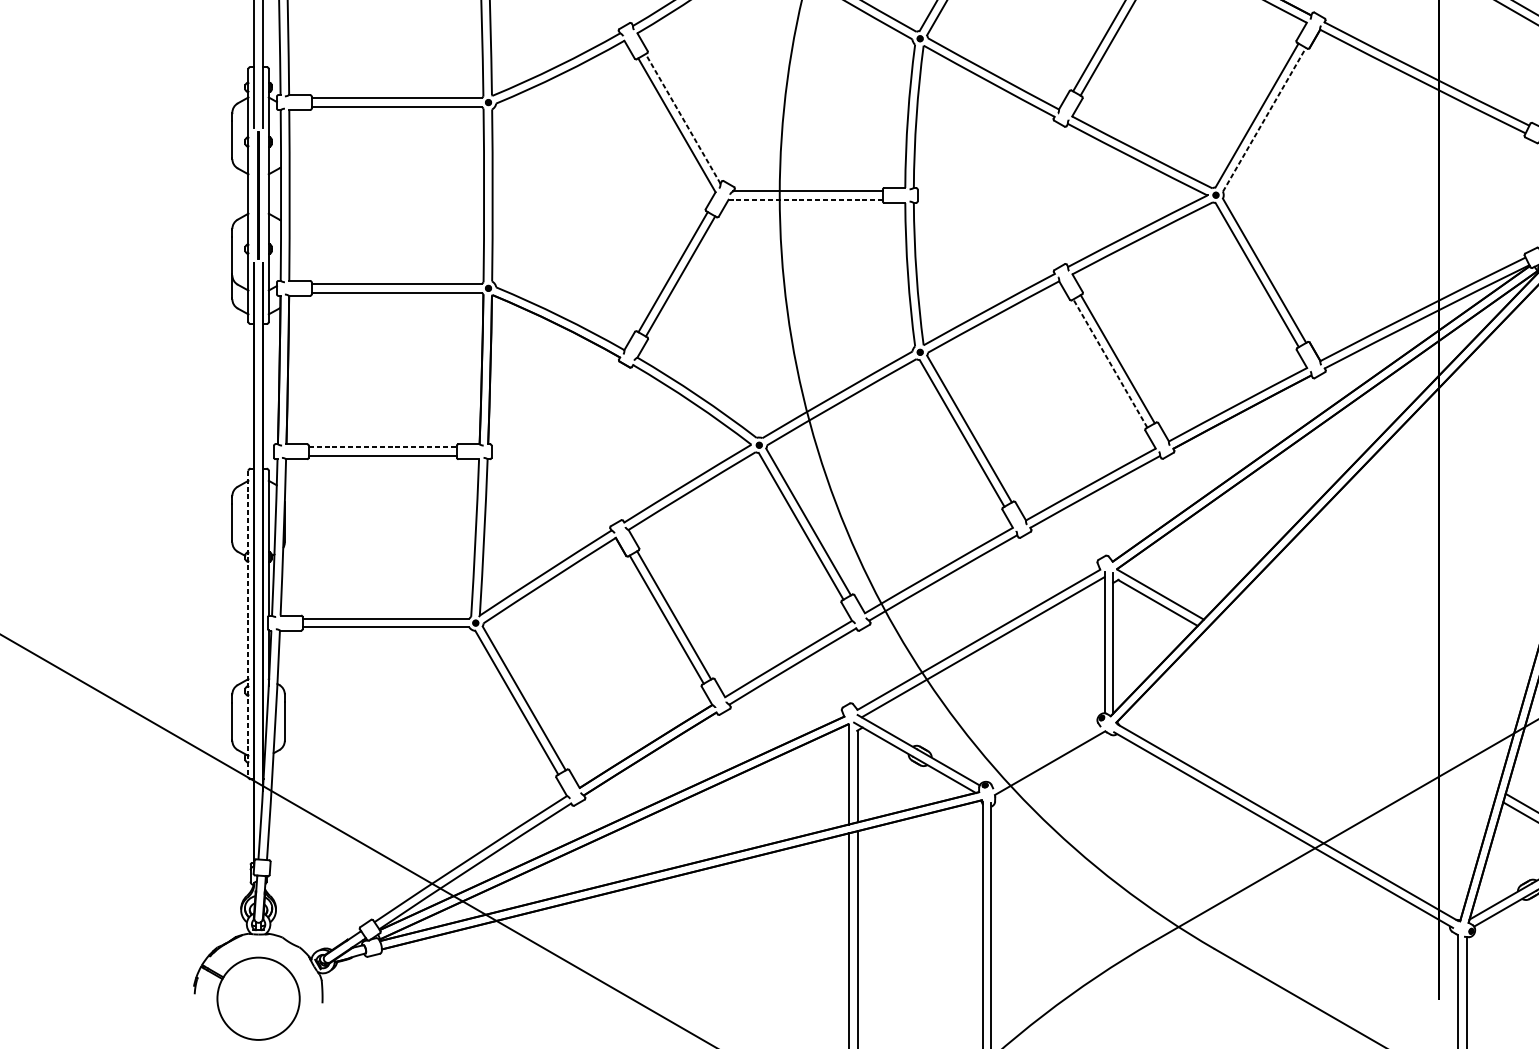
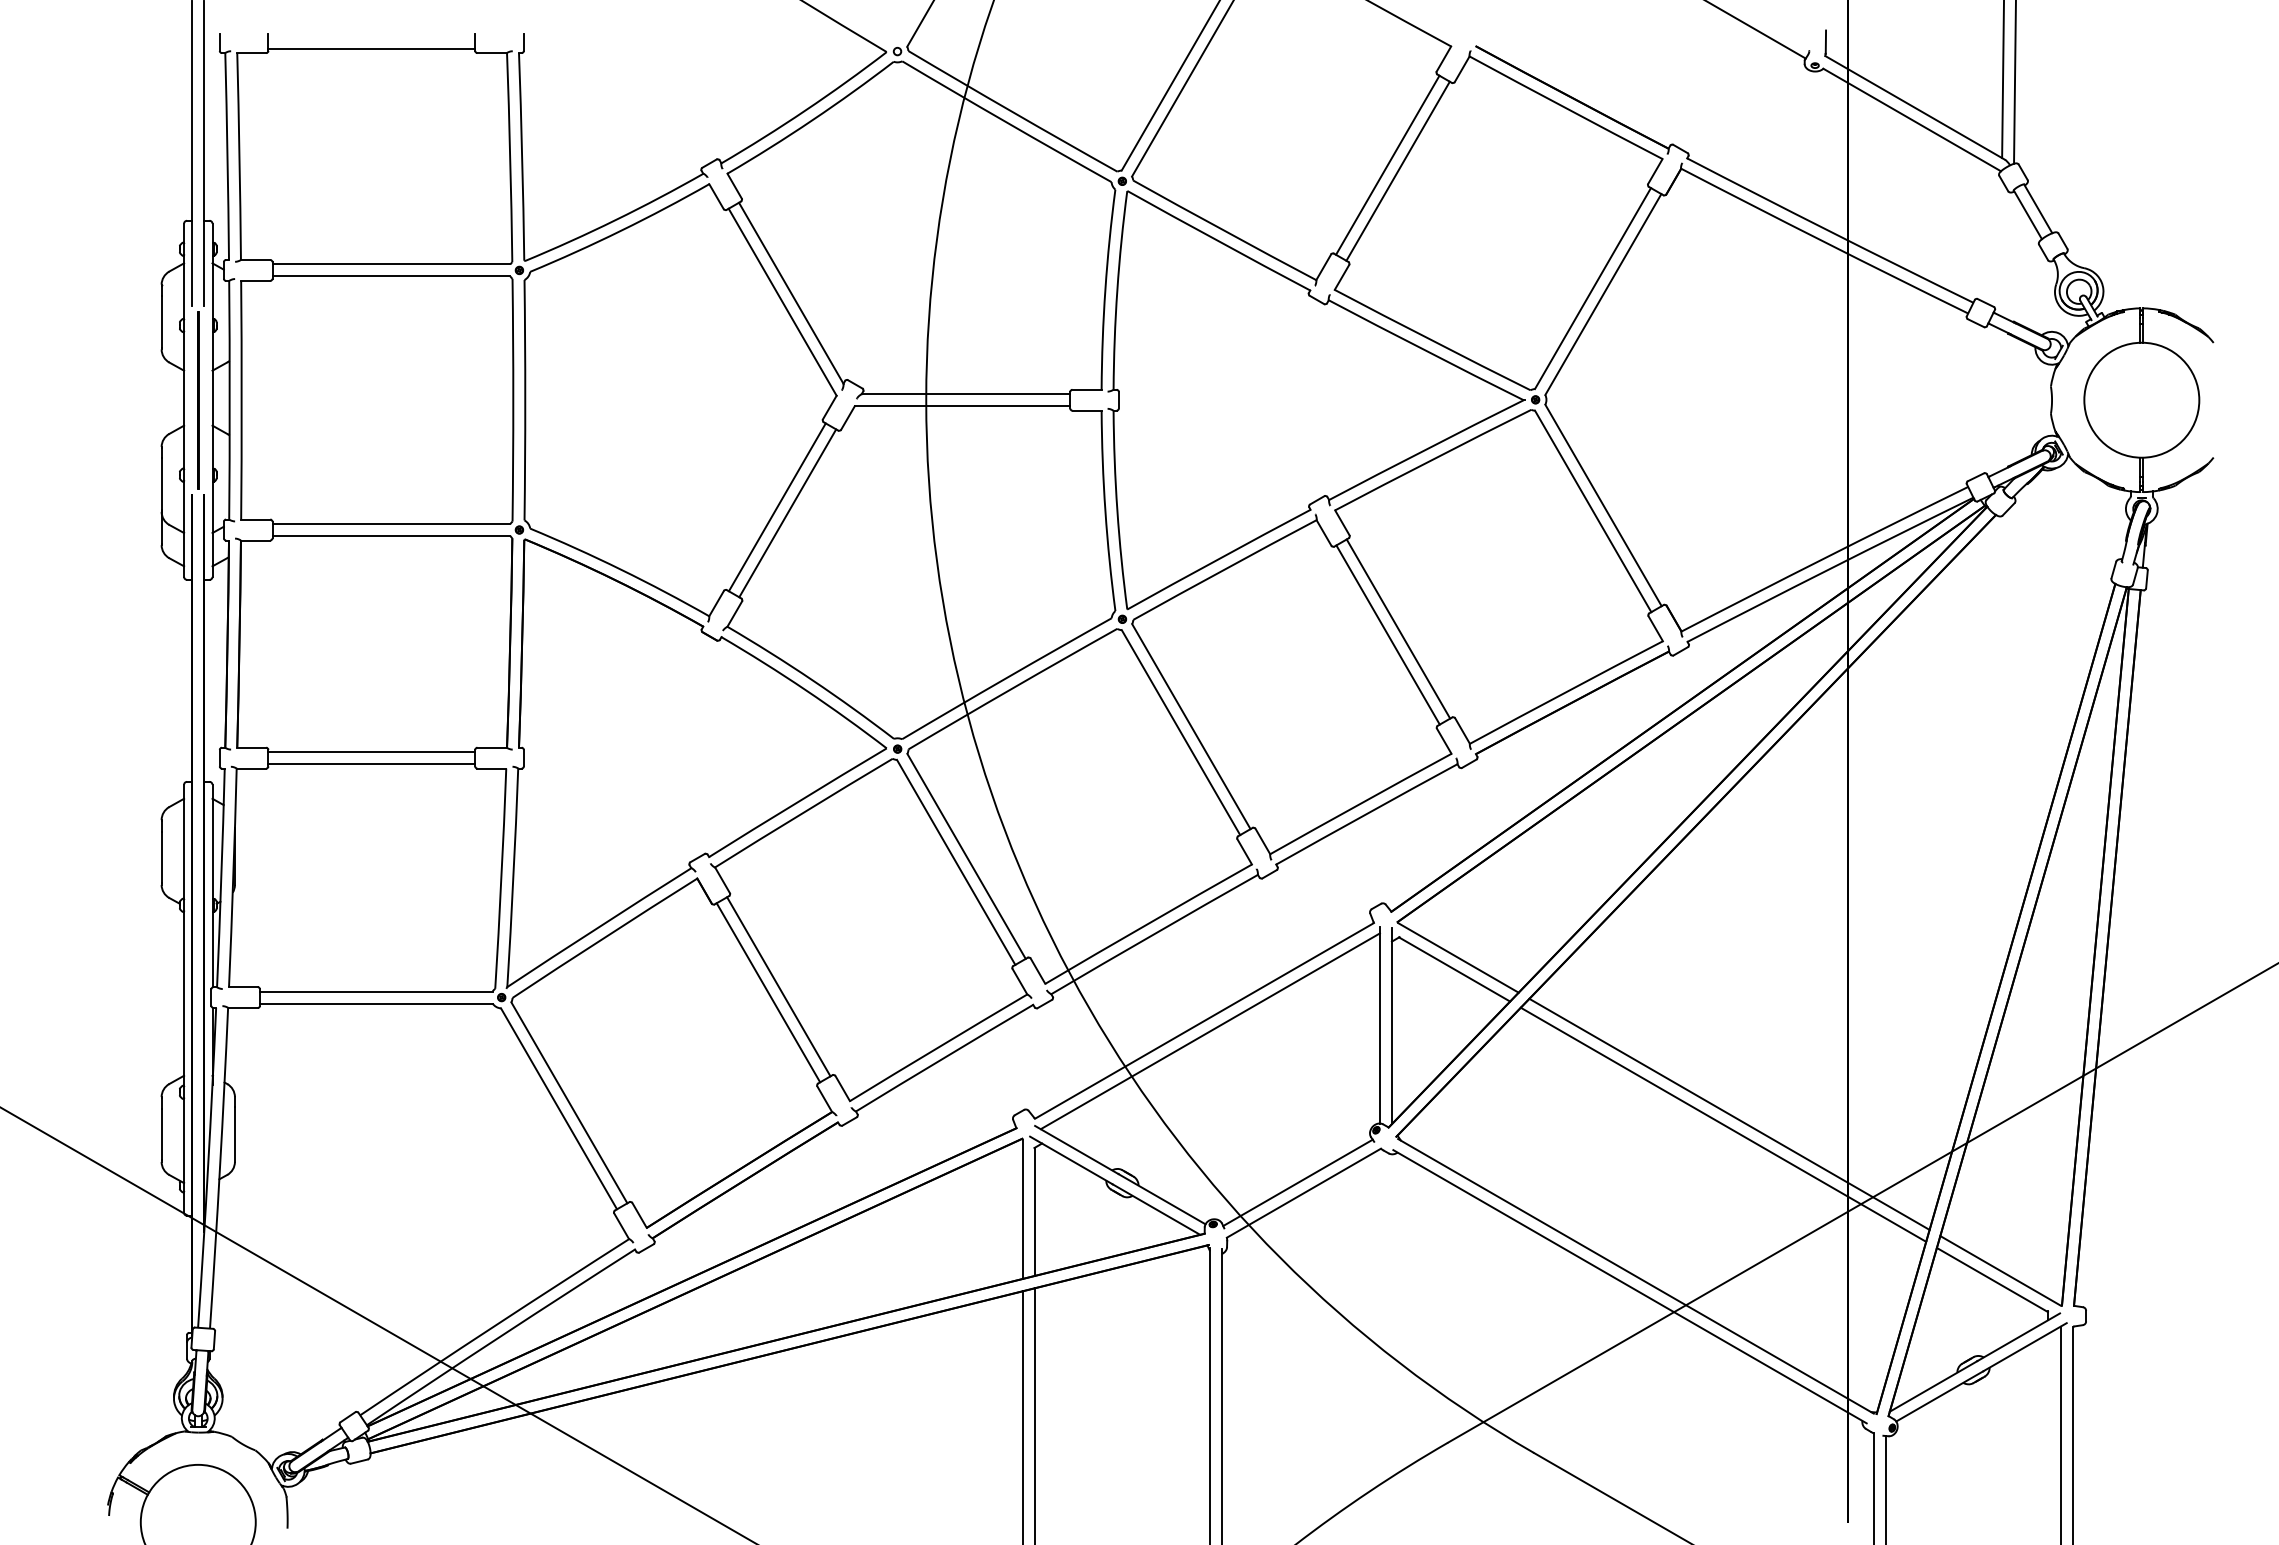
line: (683, 119) -> (791, 293), dashed -> solid
line: (1264, 119) -> (1603, 294), dashed -> solid
line: (805, 199) -> (962, 406), dashed -> solid
line: (1109, 363) -> (1387, 634), dashed -> solid
line: (383, 447) -> (372, 752), dashed -> solid
line: (248, 623) -> (184, 998), dashed -> solid
line: (1354, 706) -> (1729, 1113), added
line: (1350, 713) -> (1723, 1124), added
line: (1045, 755) -> (1297, 1182), added

